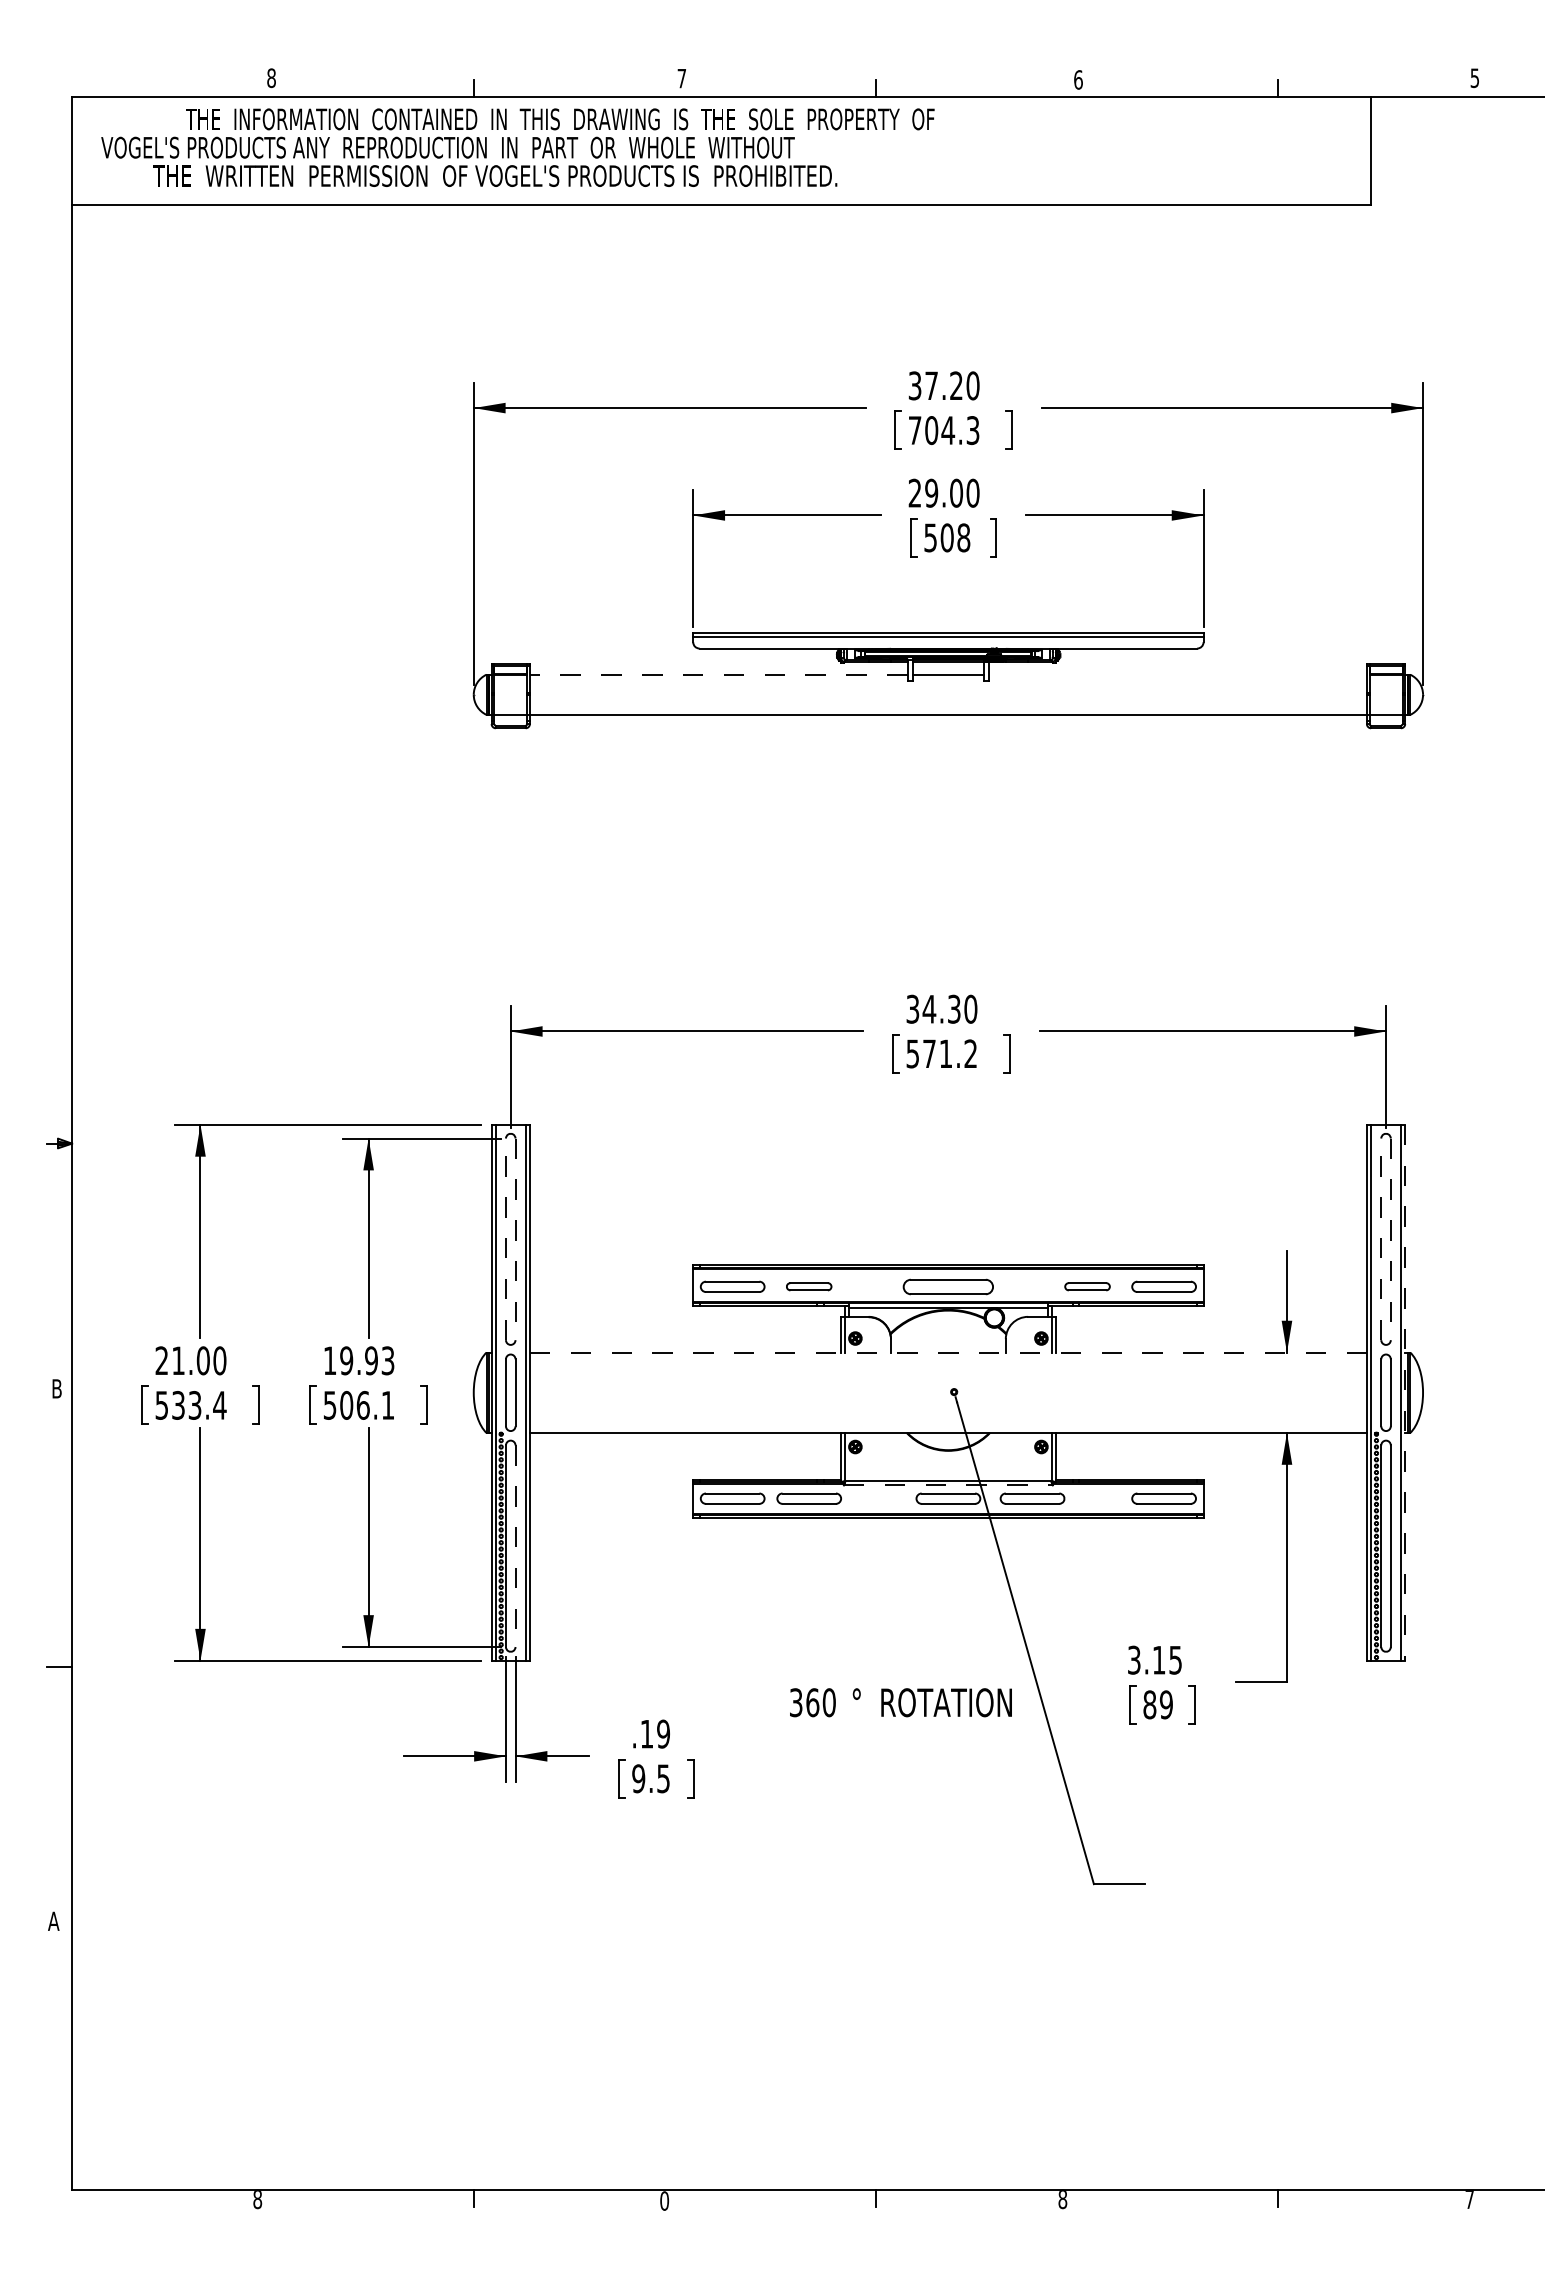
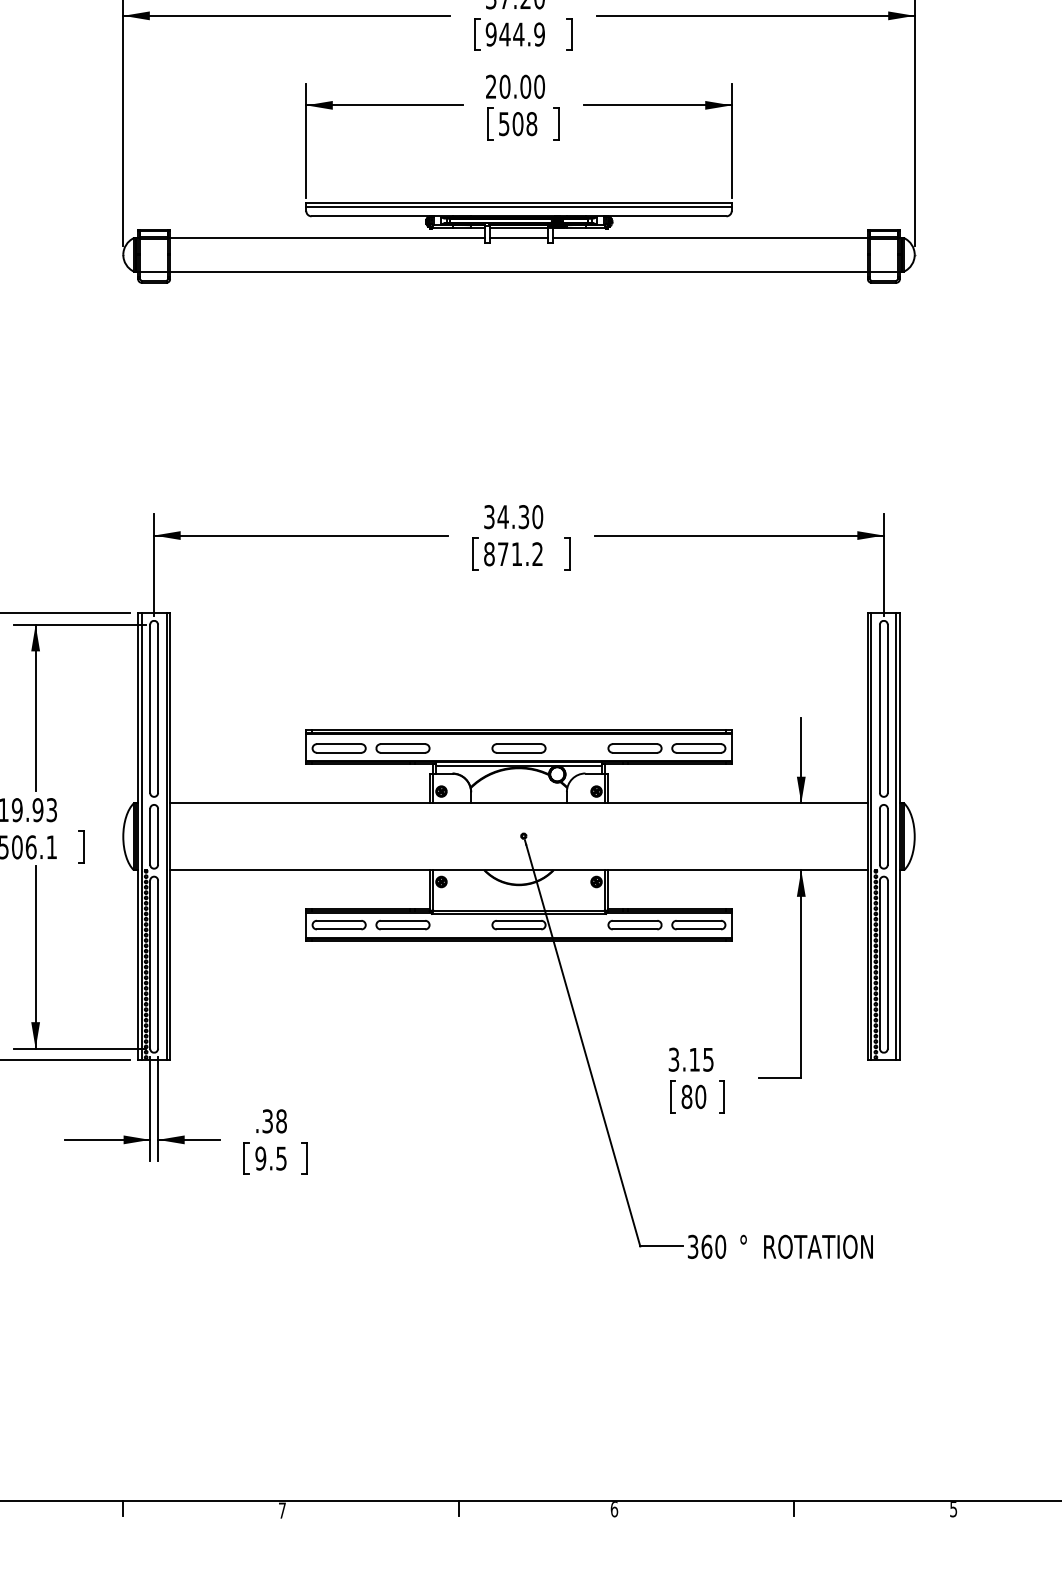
text: (943, 430) -> (514, 34), 704.3 -> 944.9
text: (931, 493) -> (504, 87), 29.00 -> 20.00
line: (718, 674) -> (327, 237), dashed -> solid
line: (1177, 674) -> (710, 237), added
text: (912, 1053) -> (489, 553), 571.2 -> 871.2
line: (505, 1239) -> (149, 708), dashed -> solid
line: (515, 1239) -> (158, 708), dashed -> solid
line: (1381, 1239) -> (880, 708), dashed -> solid
line: (1390, 1239) -> (887, 708), dashed -> solid
part: (808, 1286) -> (402, 748), size x1.43
part: (948, 1286) -> (519, 748), size x0.71
part: (1087, 1286) -> (634, 748), size x1.43
line: (948, 1352) -> (519, 803), dashed -> solid
line: (1405, 1392) -> (900, 836), dashed -> solid
line: (948, 1485) -> (519, 914), dashed -> solid
part: (1032, 1498) -> (634, 924), moved
line: (515, 1546) -> (158, 964), dashed -> solid
text: (900, 1702) -> (780, 1246), moved
text: (1165, 1704) -> (700, 1096), 89 -> 80
text: (655, 1733) -> (274, 1120), .19 -> .38
text: (1062, 2199) -> (614, 1509), 8 -> 6
text: (664, 2200) -> (282, 1510), 0 -> 7
text: (1469, 2200) -> (953, 1510), 7 -> 5

